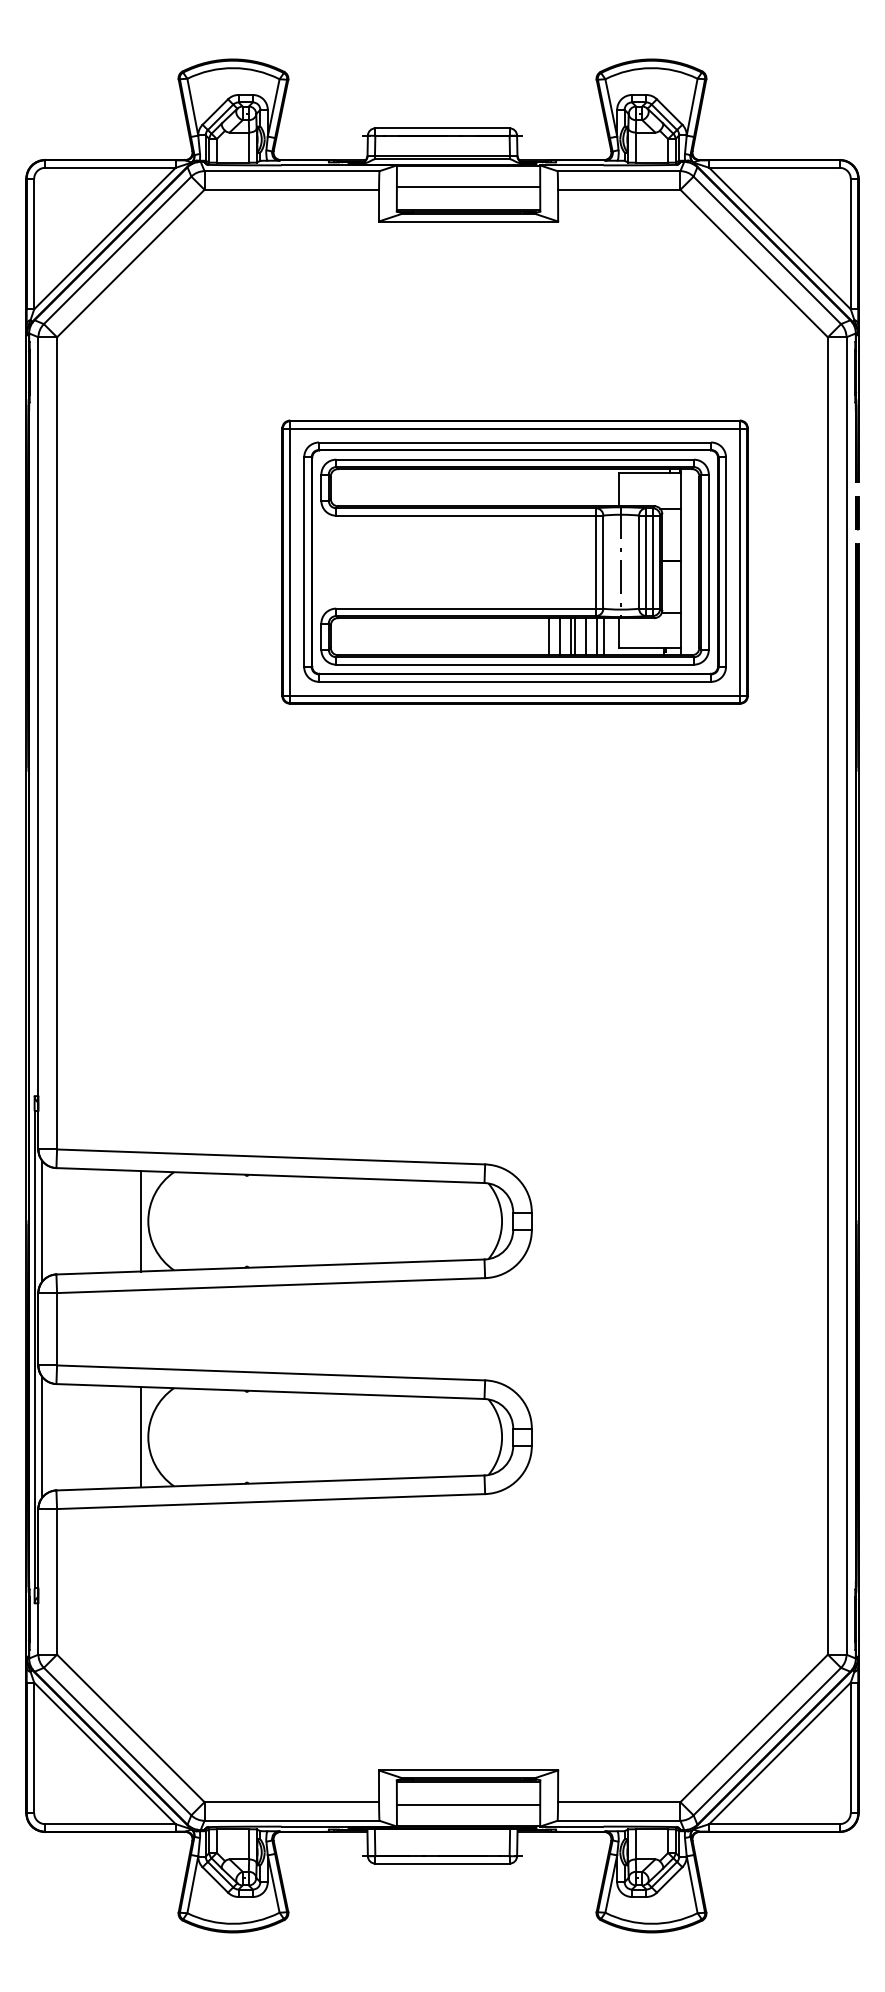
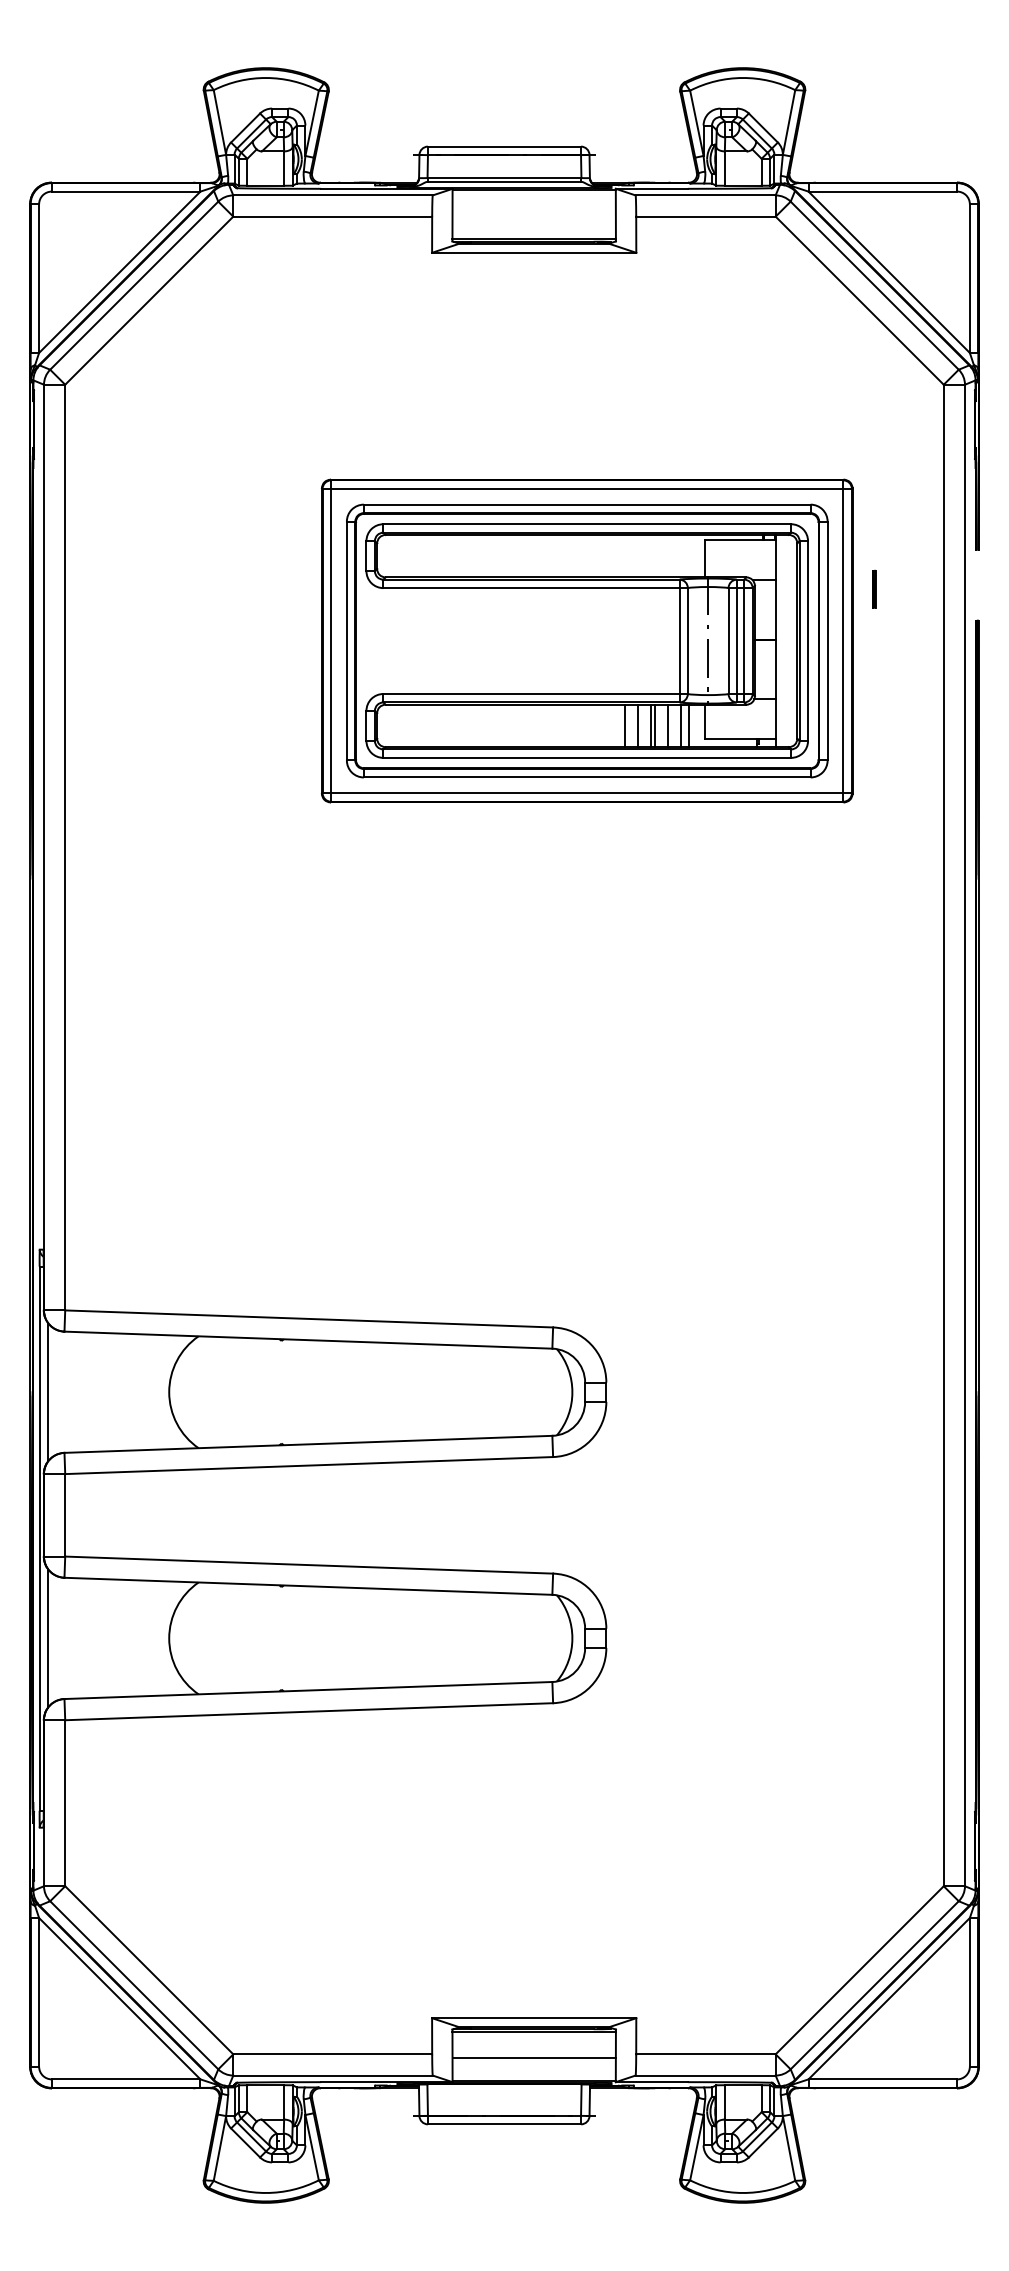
line: (467, 186) -> (533, 212), removed
line: (857, 512) -> (874, 588), moved
line: (140, 1221) -> (160, 1392), removed
line: (140, 1437) -> (160, 1638), removed

